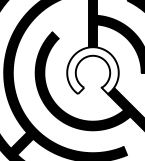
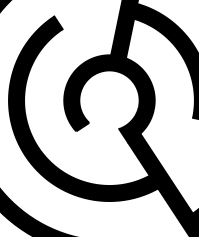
fill: (92, 70) -> (109, 96), added

